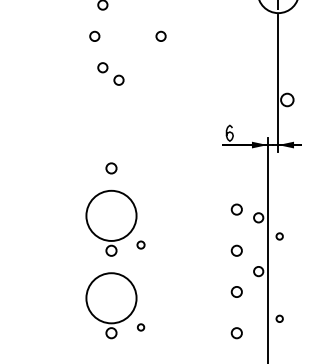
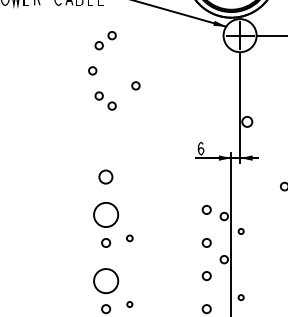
circle: (160, 35) -> (135, 85), moved
circle: (111, 167) -> (106, 176), size x1.6
circle: (111, 215) -> (106, 214), size x0.6
circle: (111, 297) -> (106, 280), size x0.6

